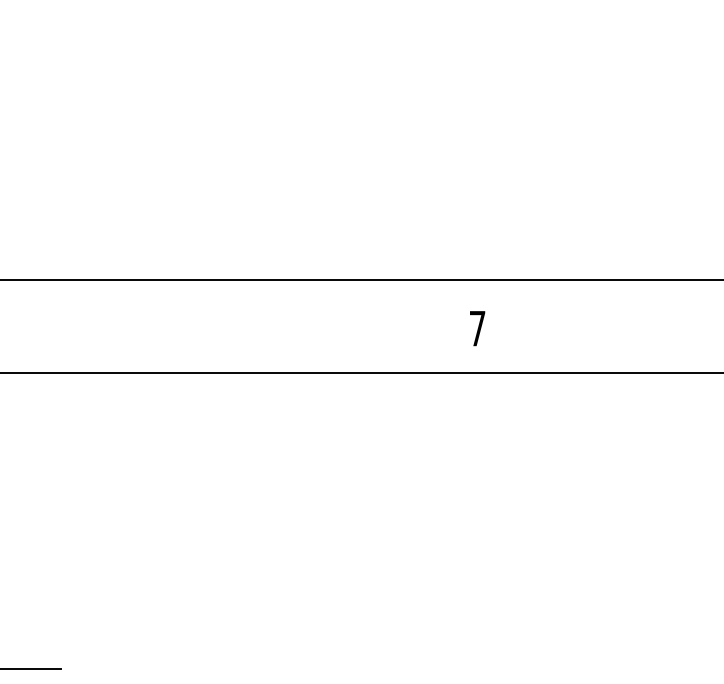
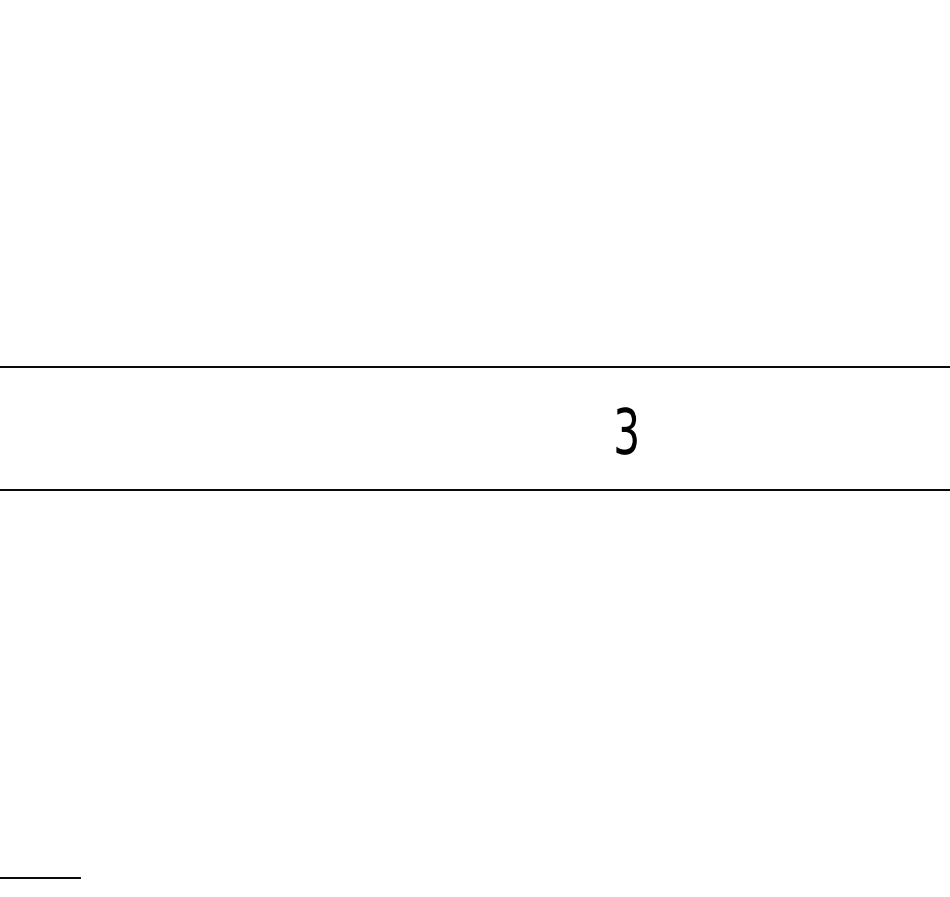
text: (477, 328) -> (626, 430), 7 -> 3

